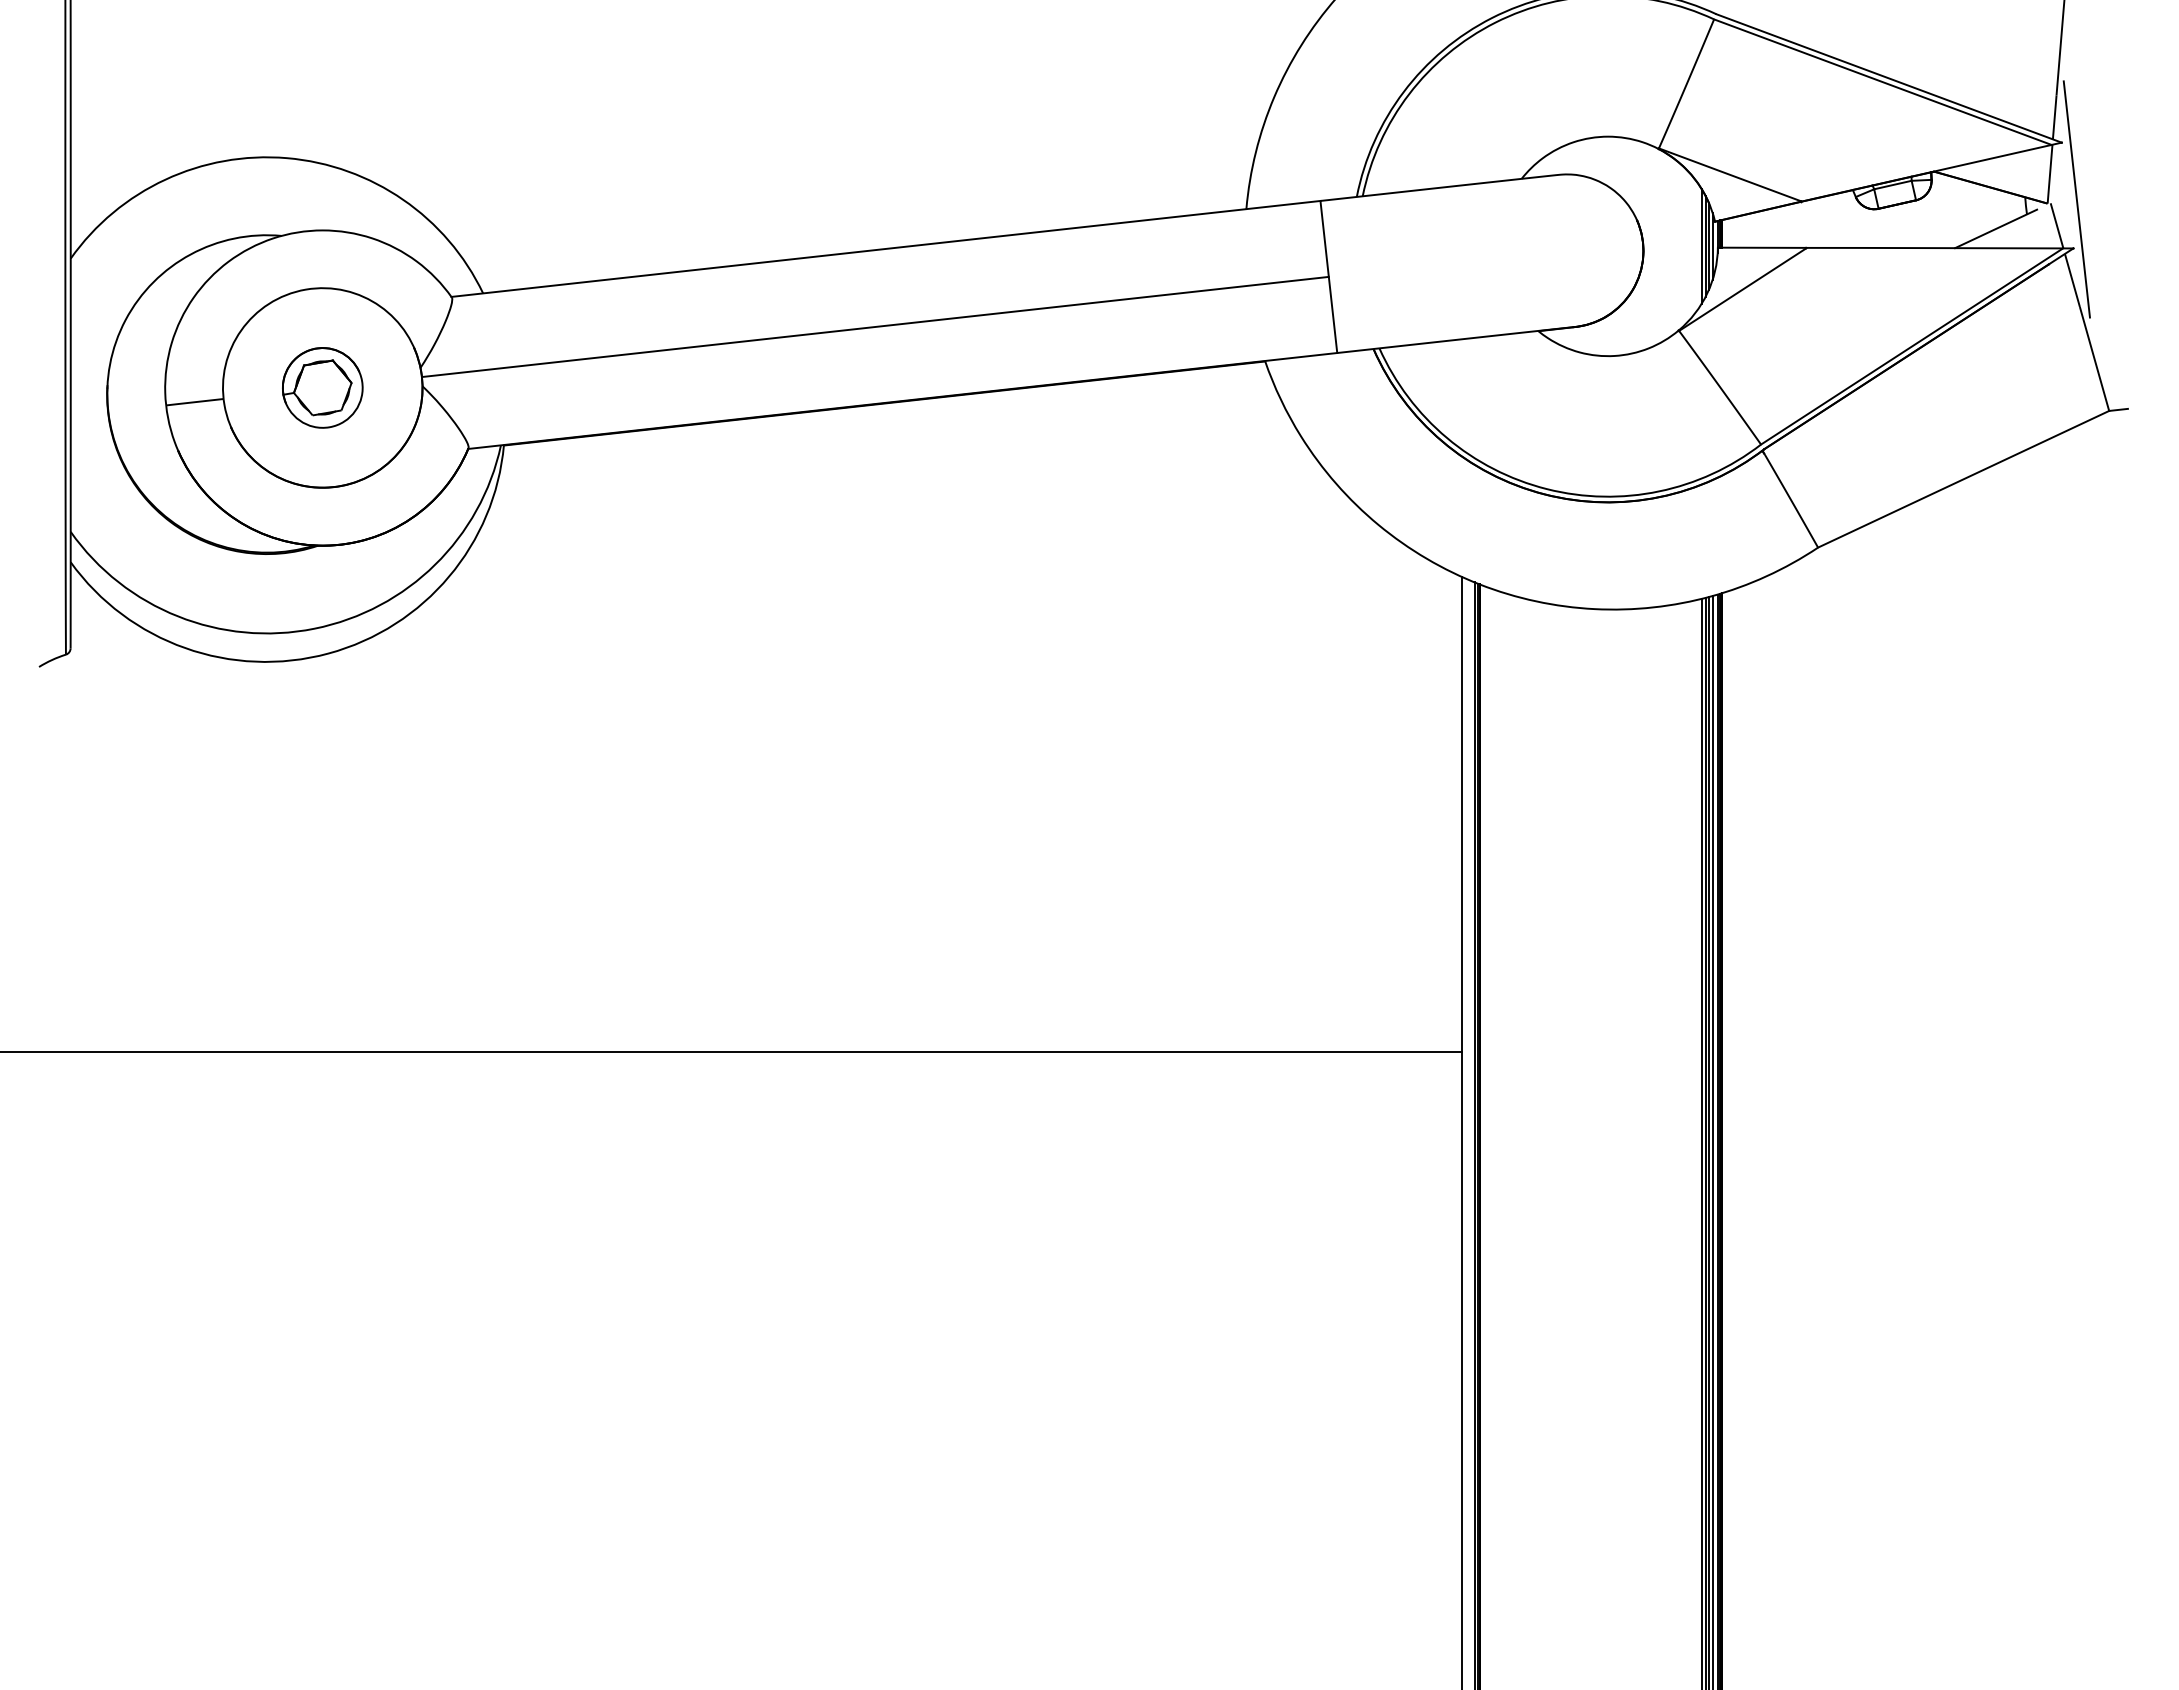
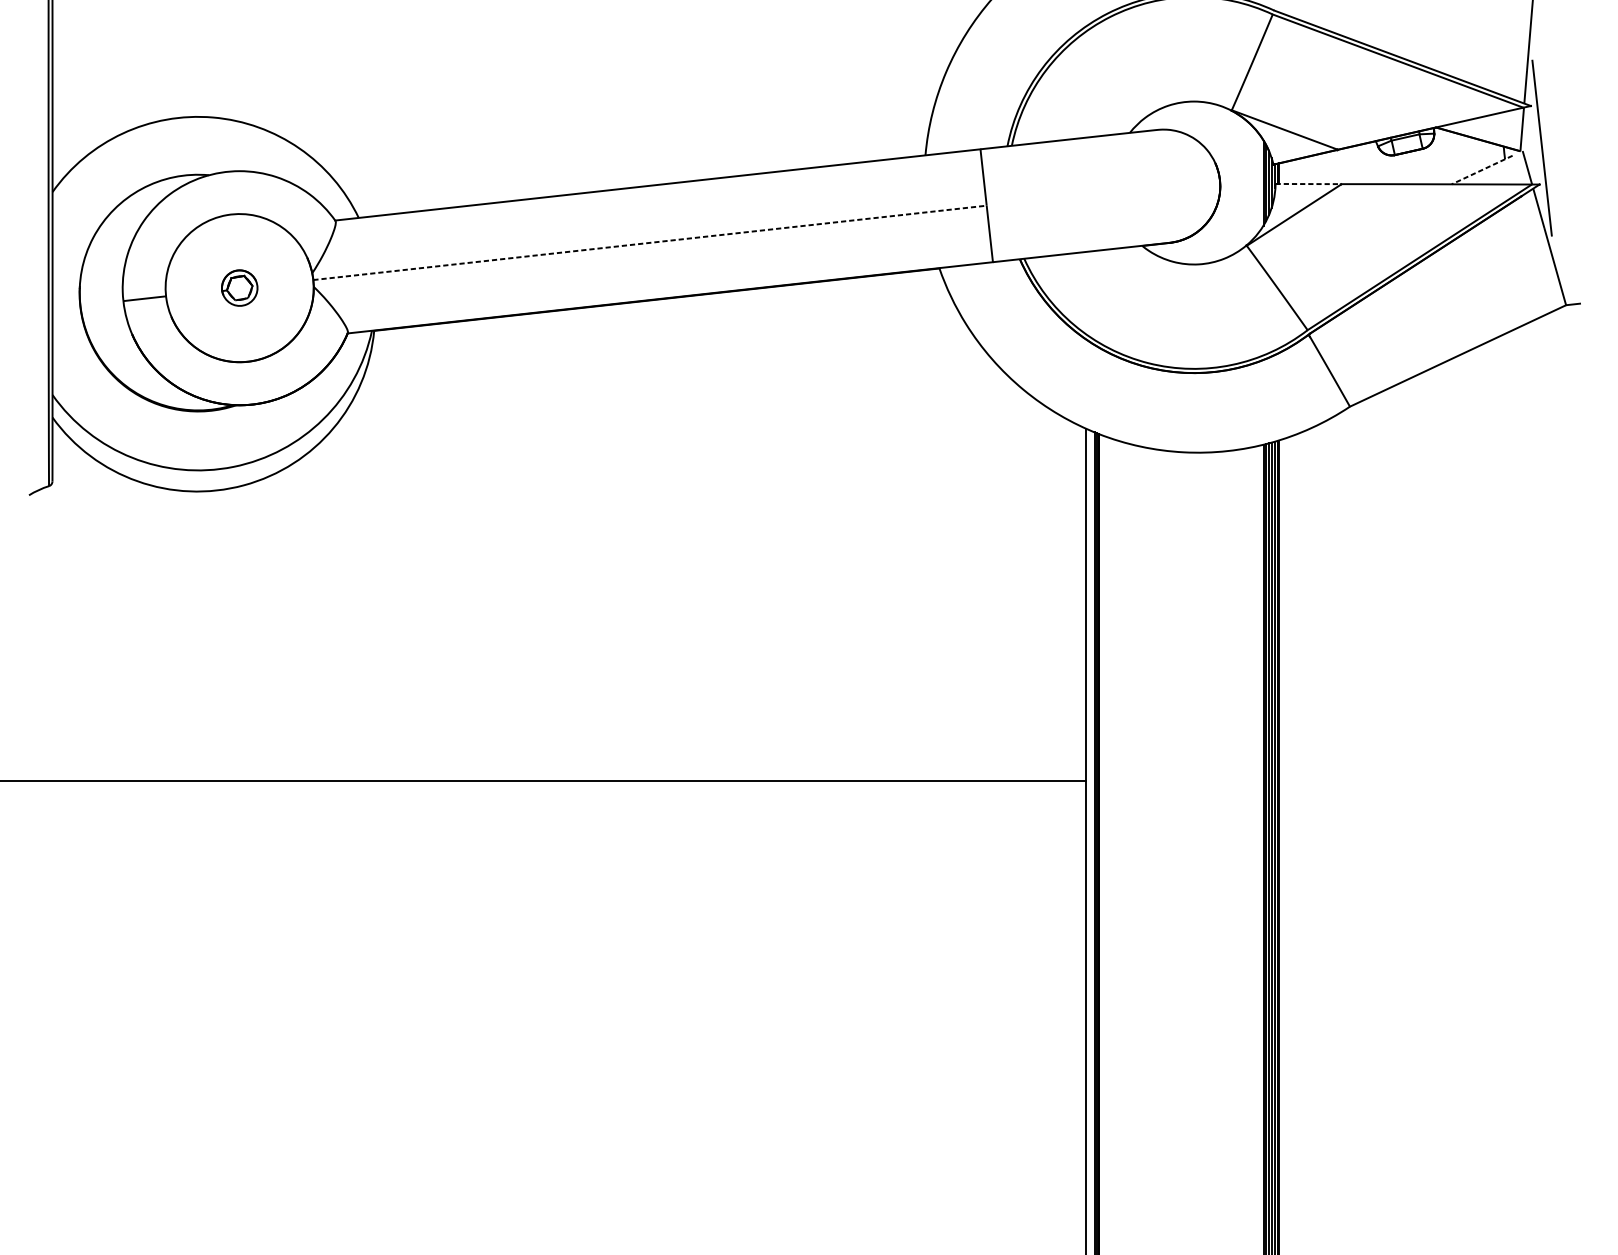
line: (1995, 229) -> (1481, 170), solid -> dashed
line: (1761, 247) -> (1307, 183), solid -> dashed
line: (875, 326) -> (650, 242), solid -> dashed
part: (322, 387) -> (239, 287), size x0.6

